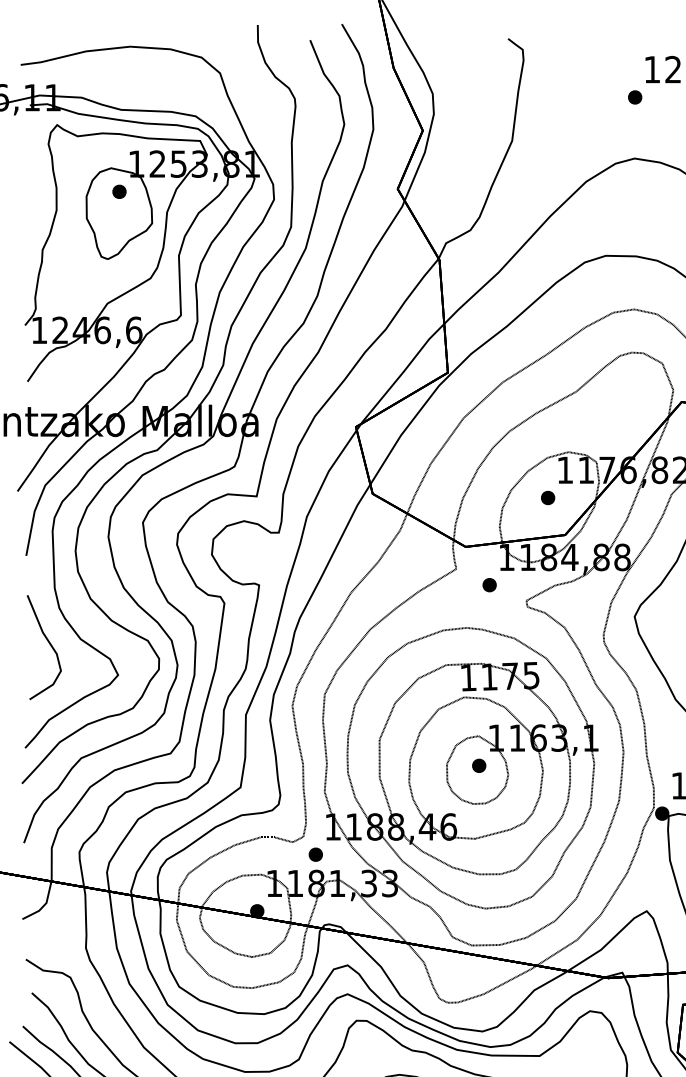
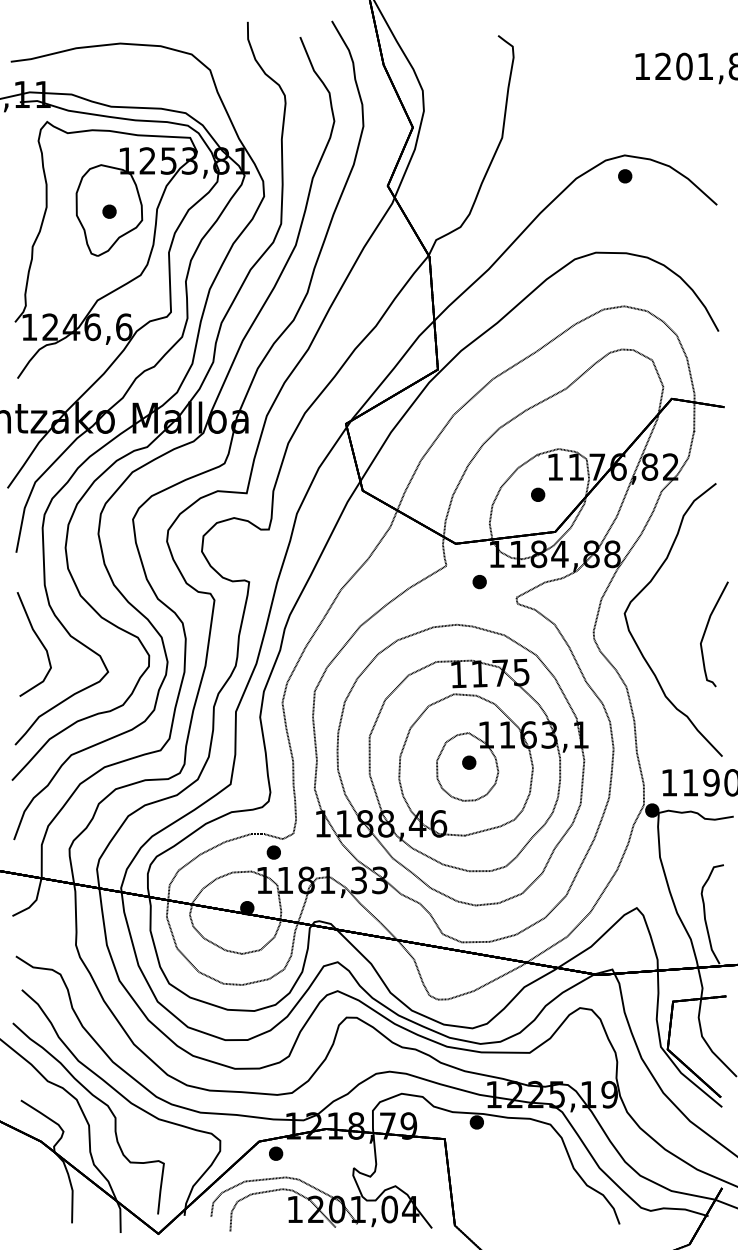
part: (635, 97) -> (625, 176), moved
part: (119, 191) -> (109, 211), moved
part: (315, 854) -> (273, 852), moved

